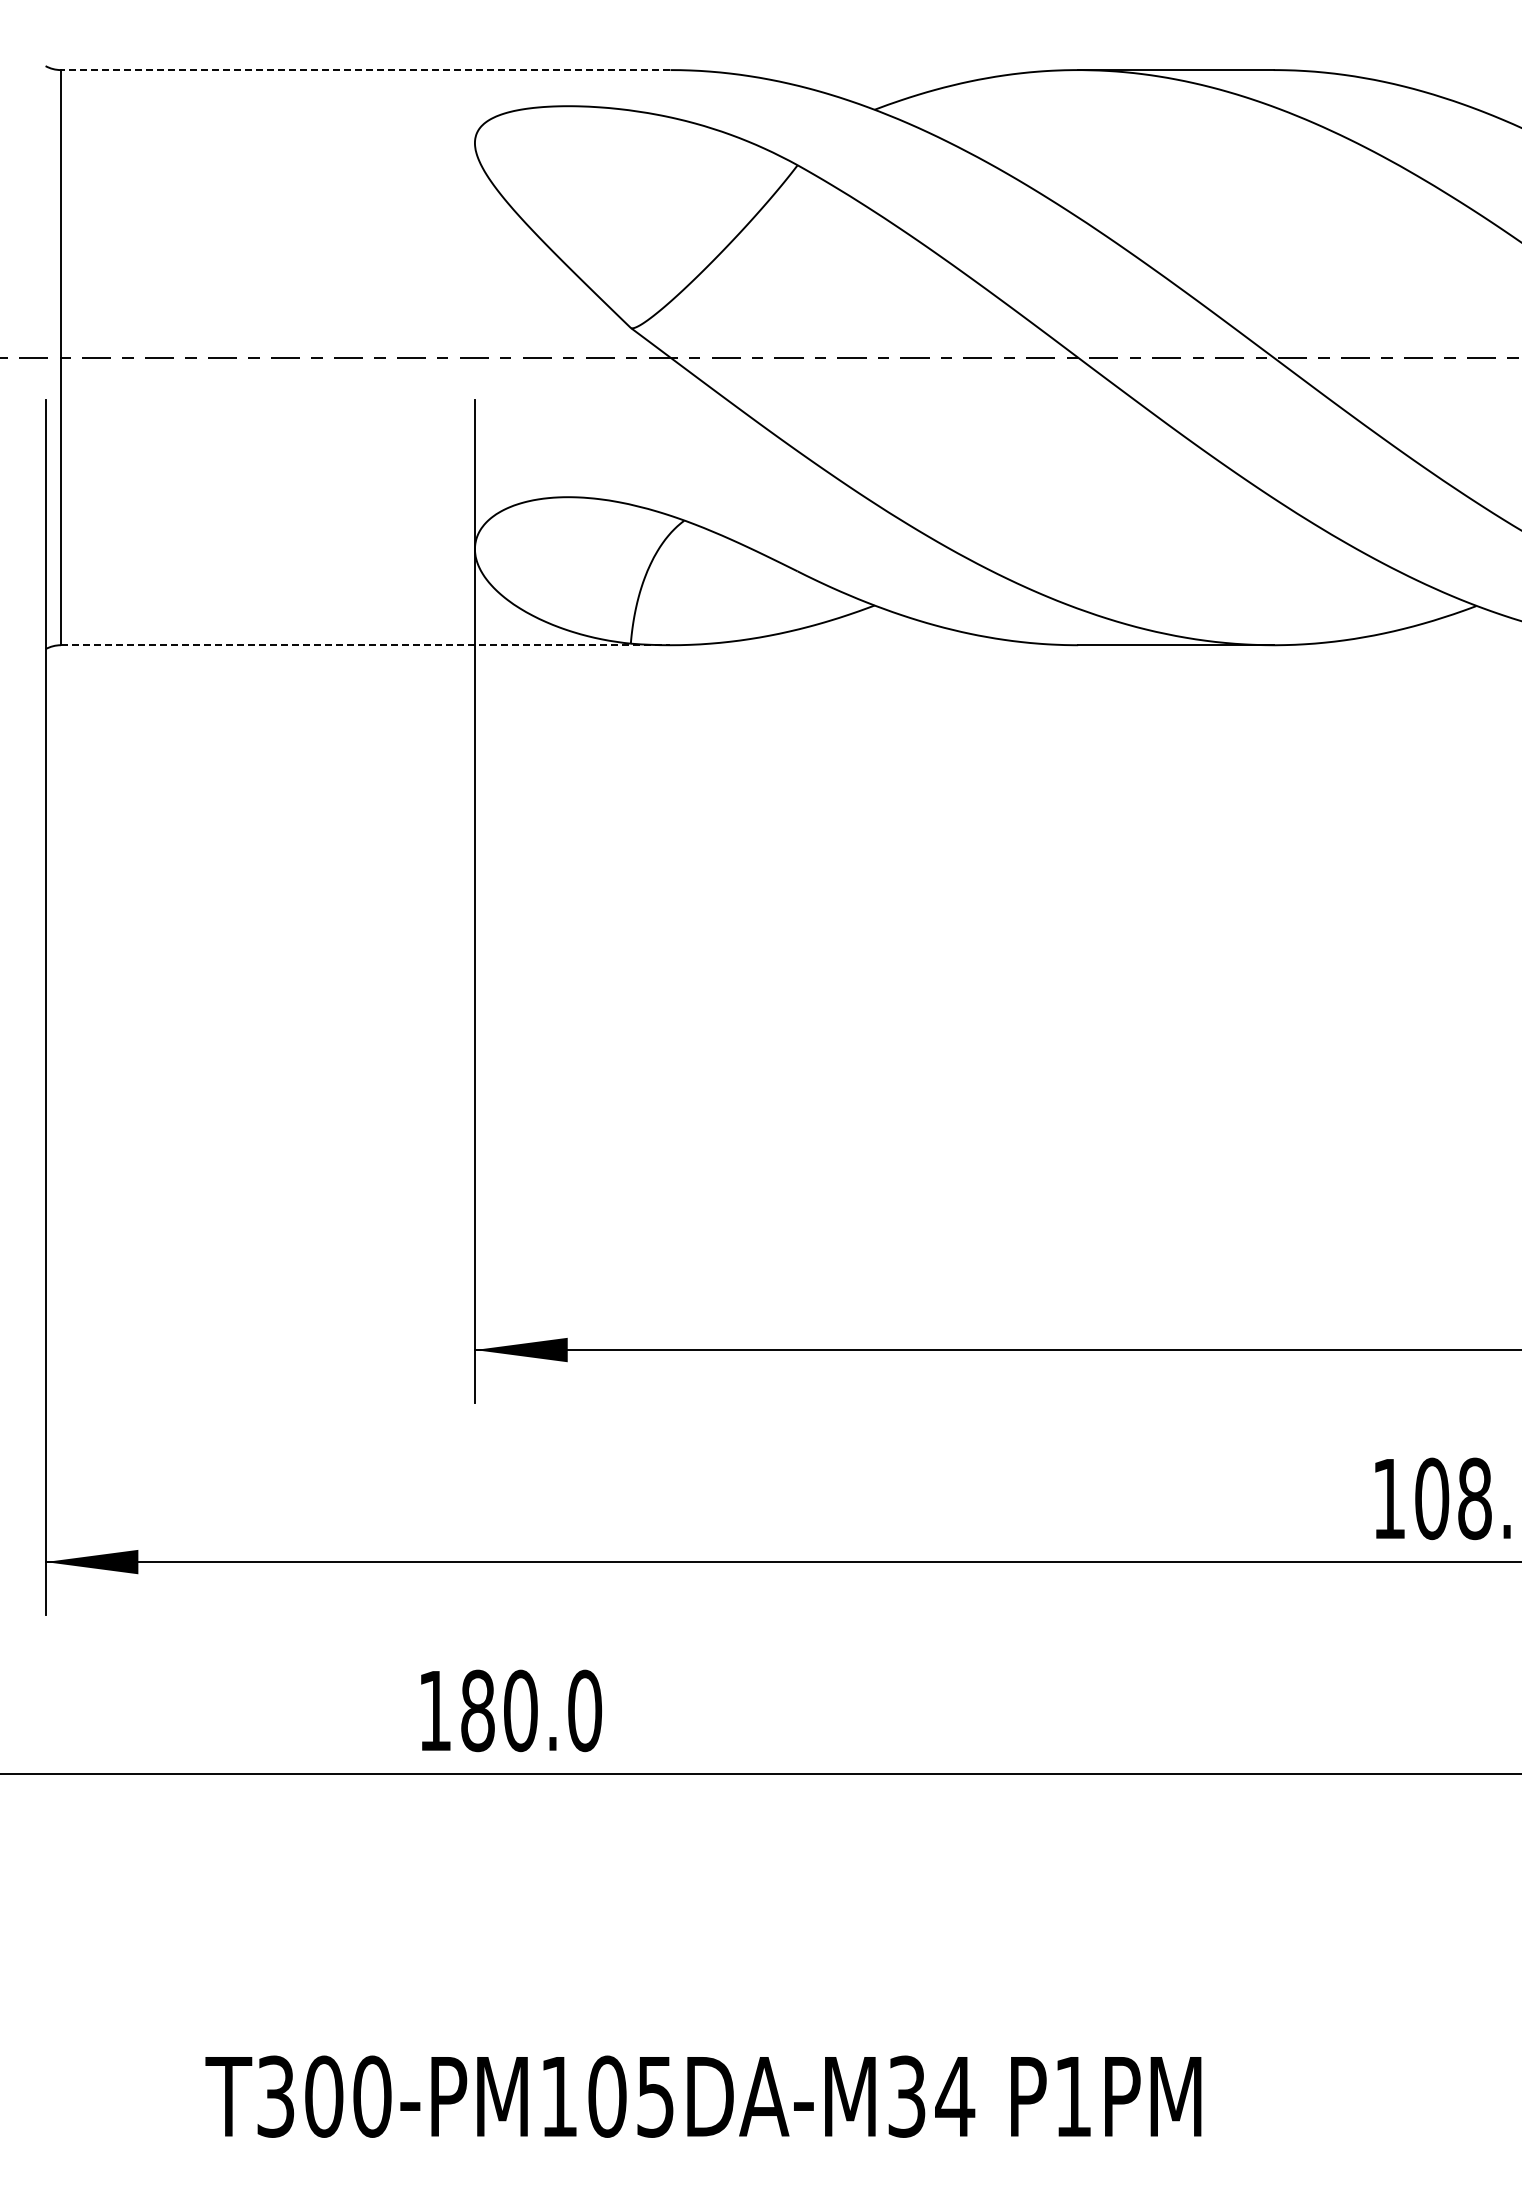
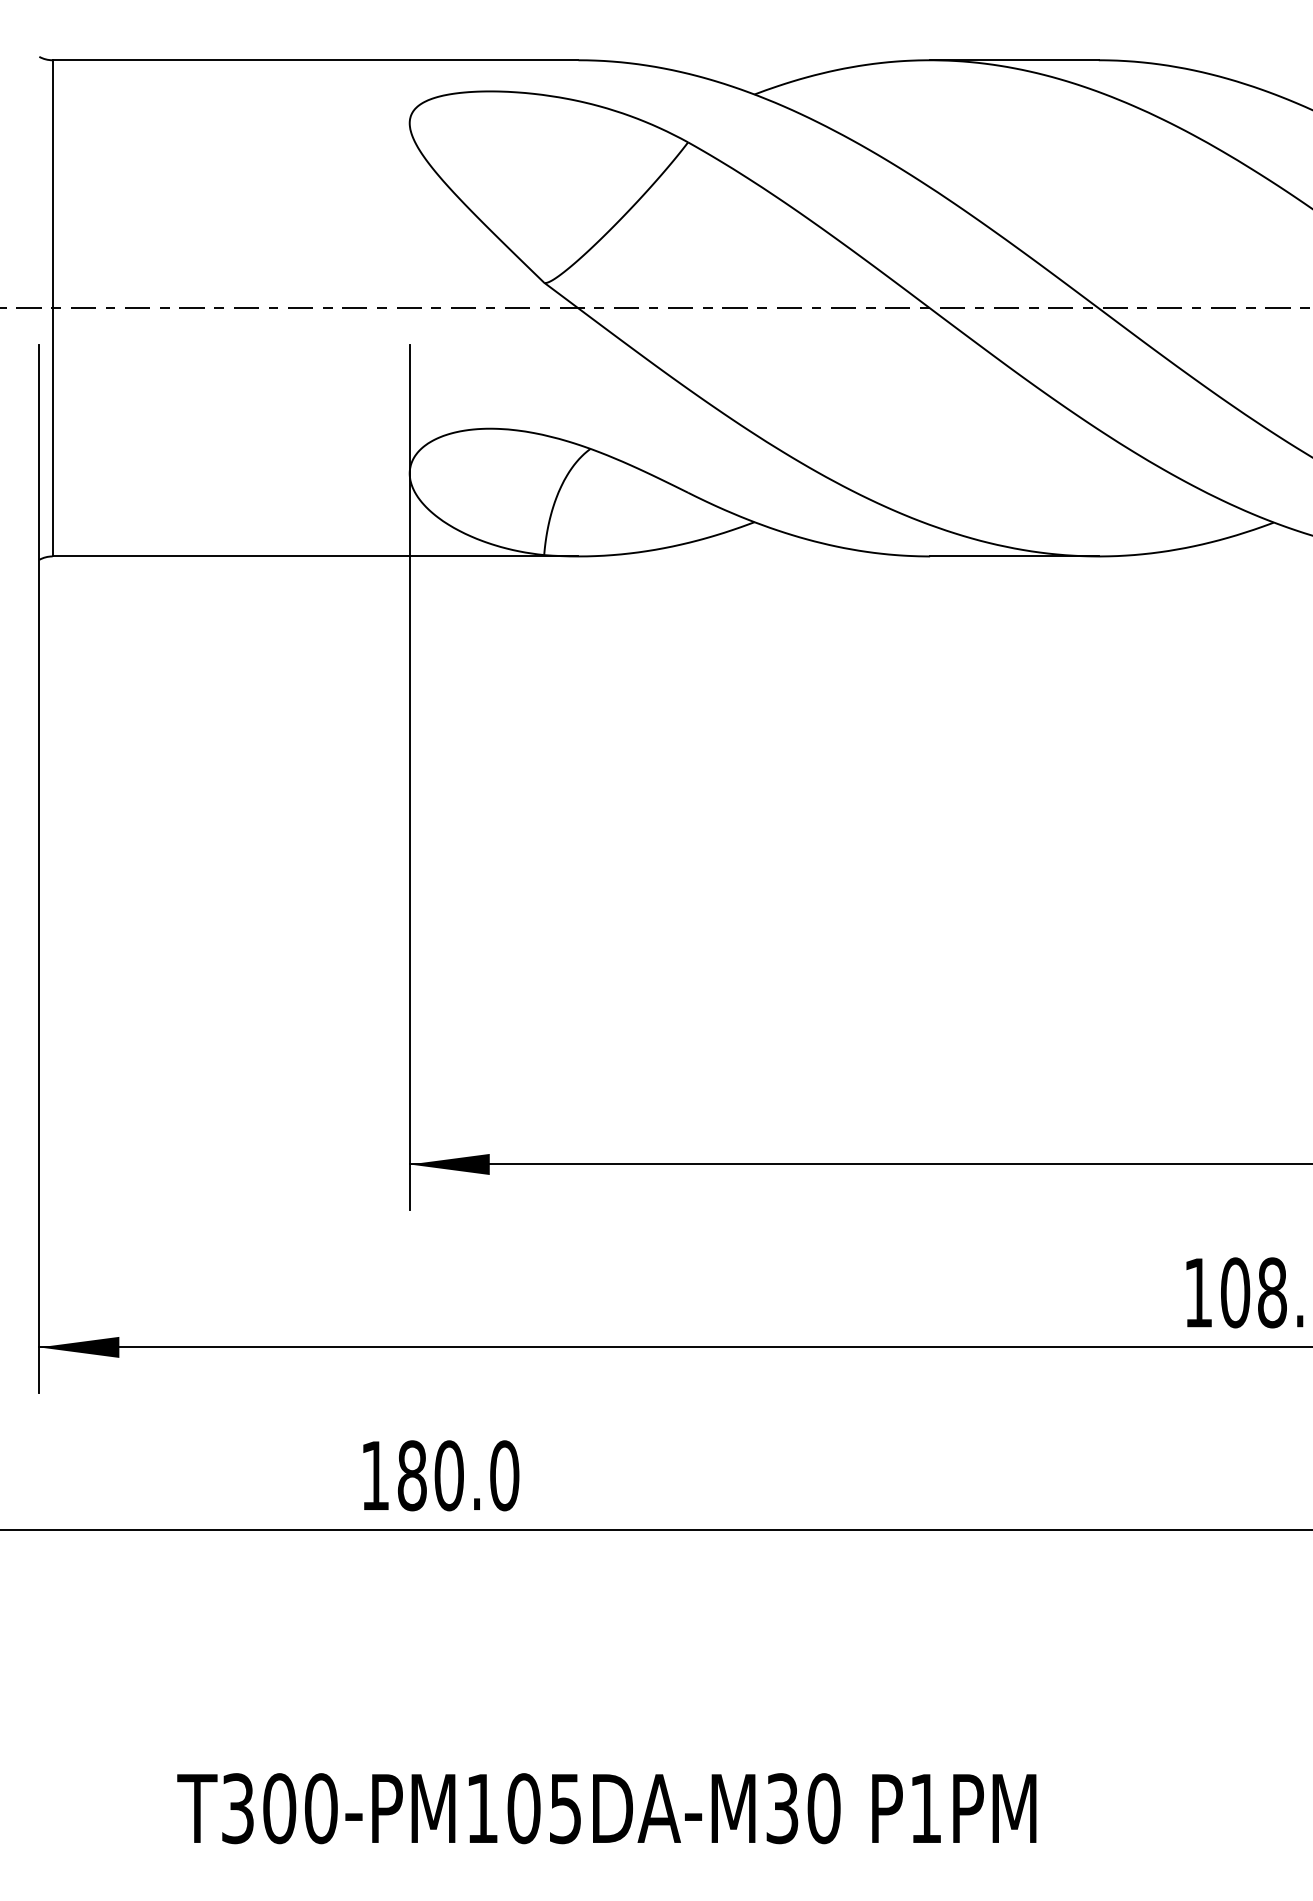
line: (365, 70) -> (315, 60), dashed -> solid
line: (365, 645) -> (315, 556), dashed -> solid
text: (955, 2096) -> (824, 1808), T300-PM105DA-M34 -> T300-PM105DA-M30

